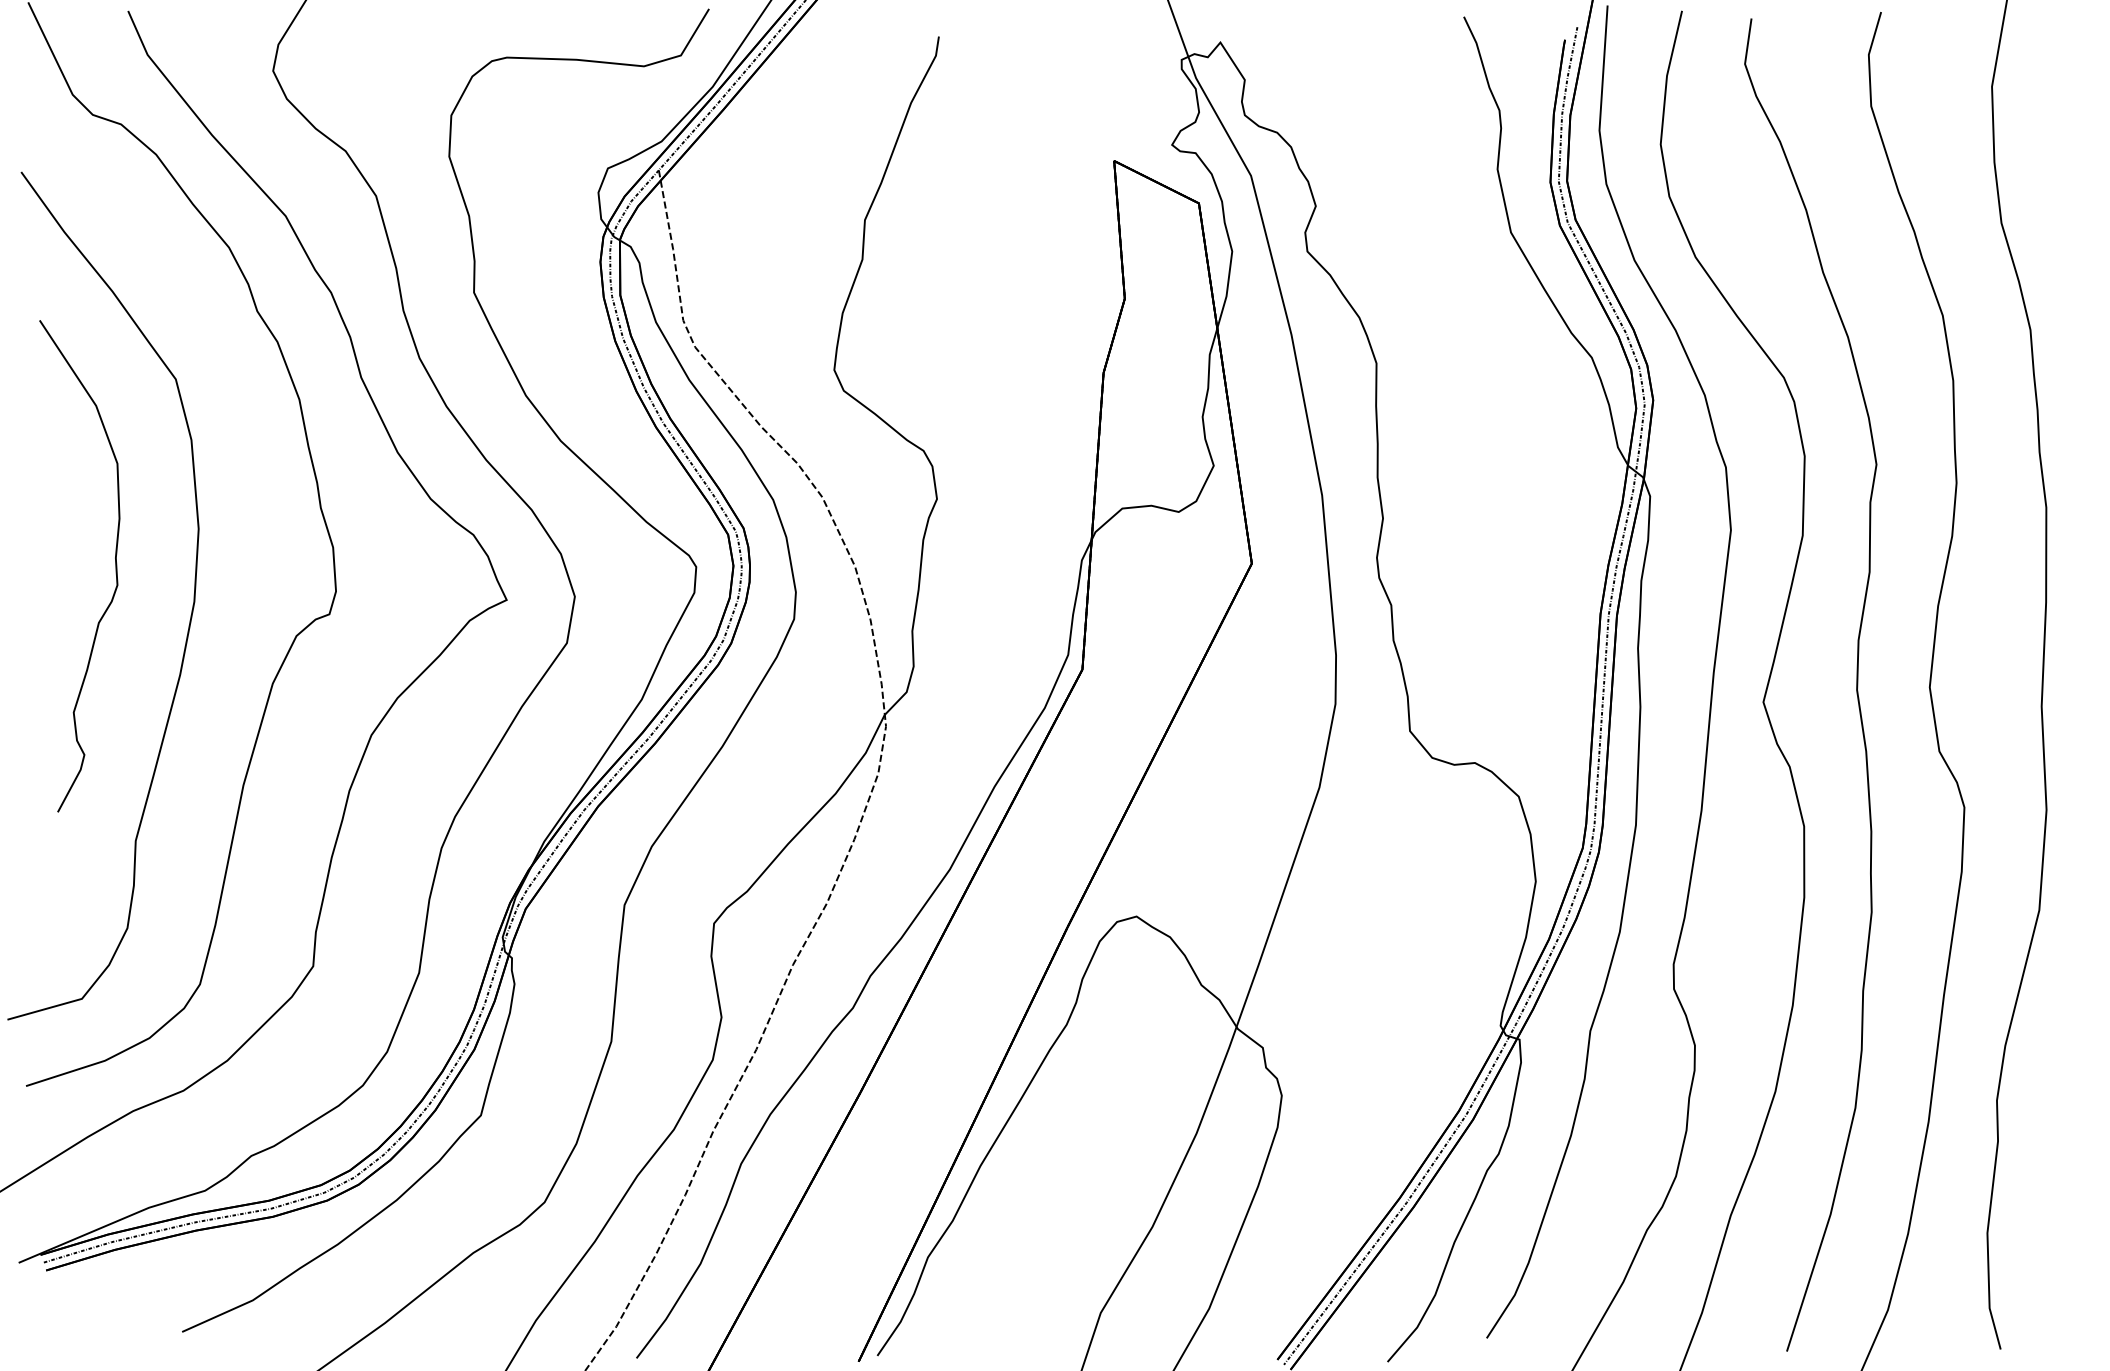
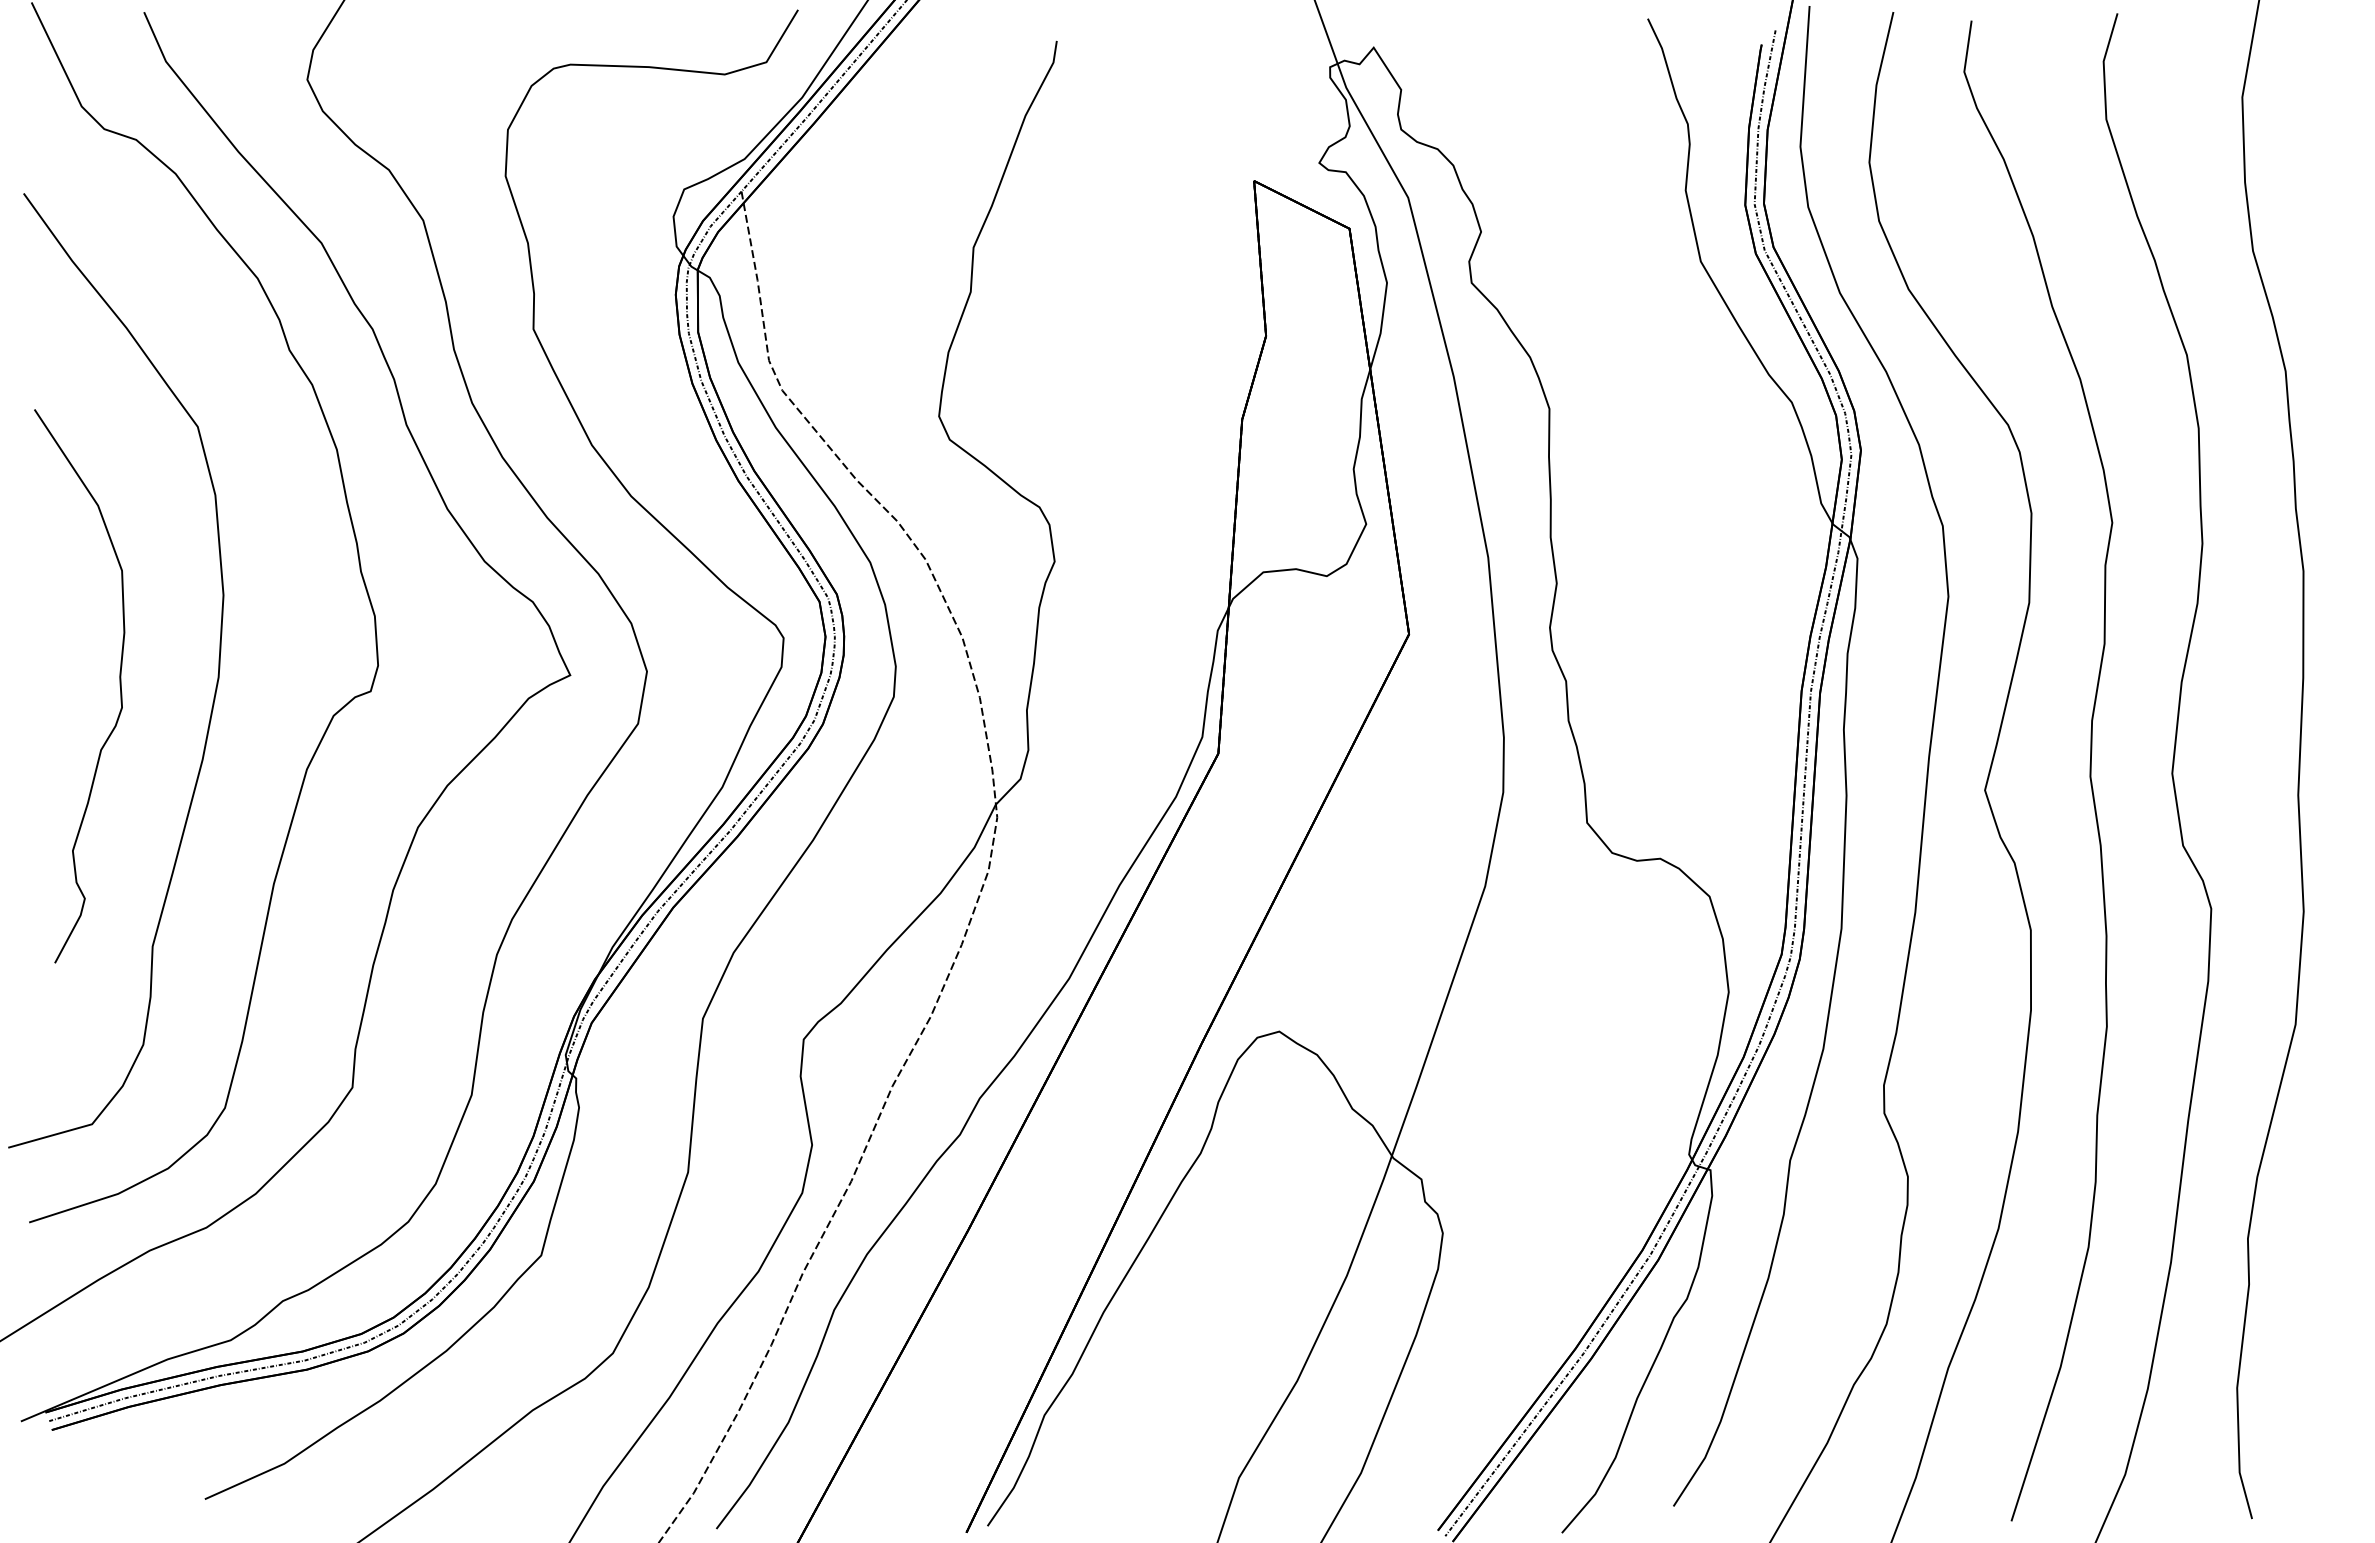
part: (115, 566) -> (119, 686), moved

